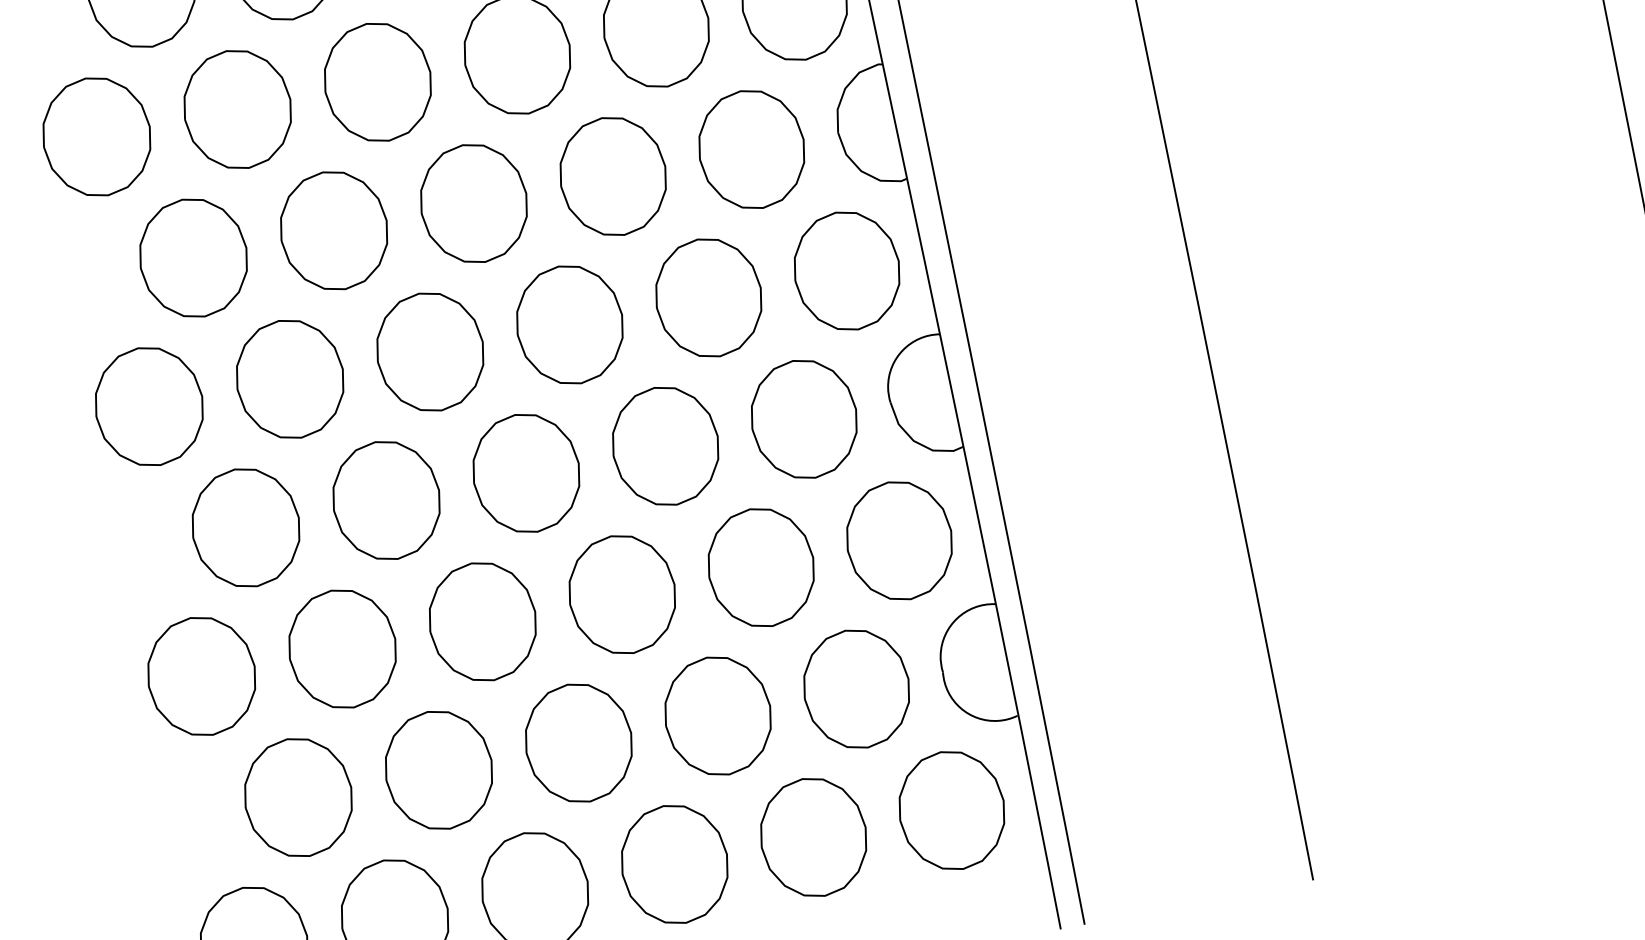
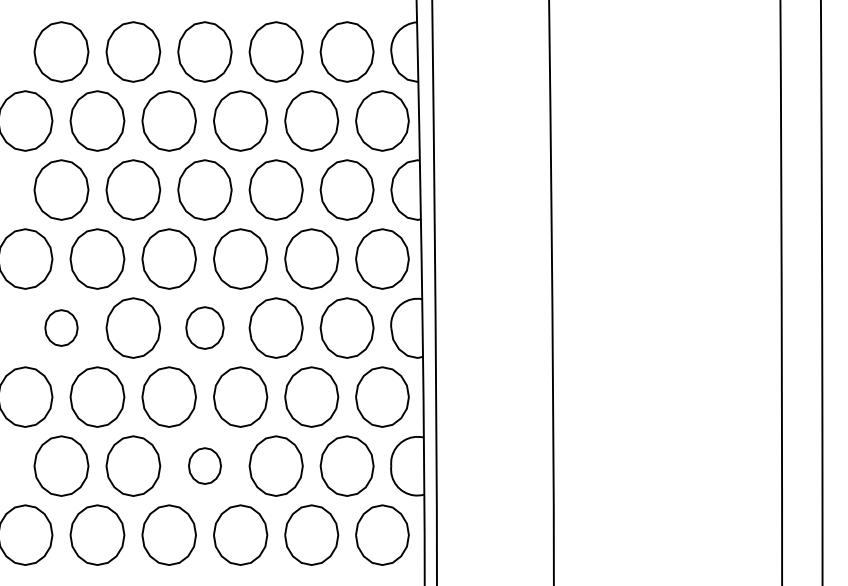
part: (525, 472) -> (204, 327), size x0.7
part: (245, 526) -> (61, 327), size x0.6
part: (577, 742) -> (204, 465), size x0.6

